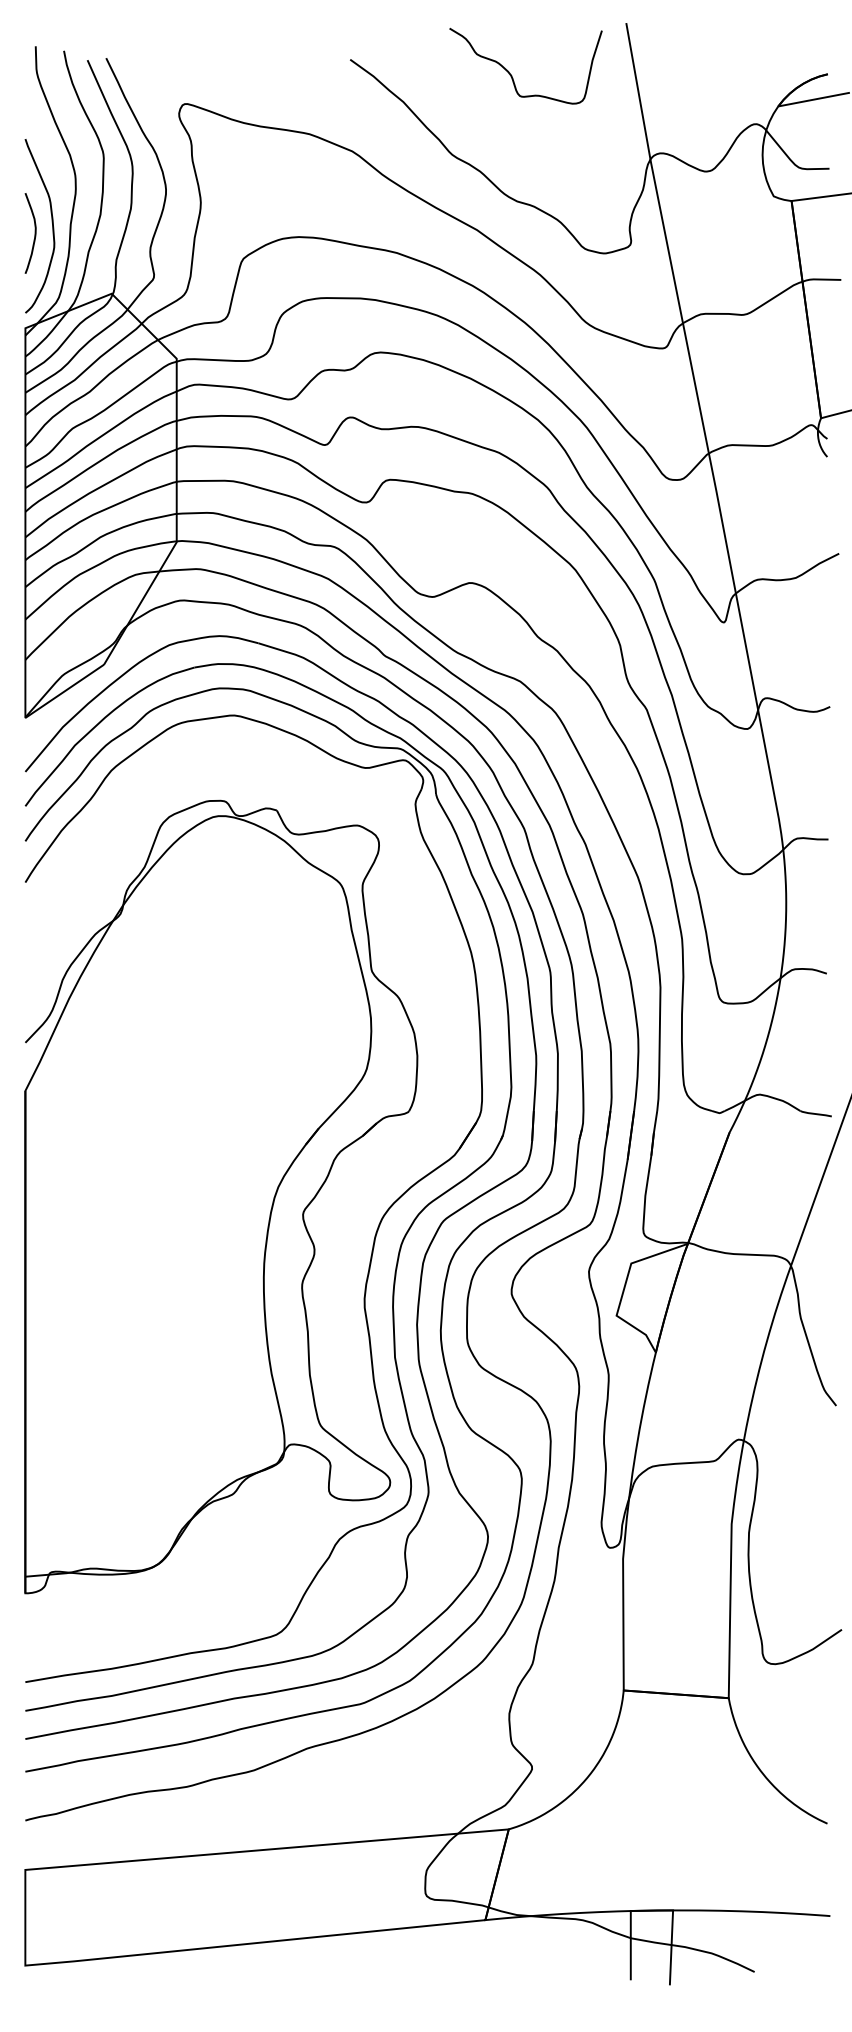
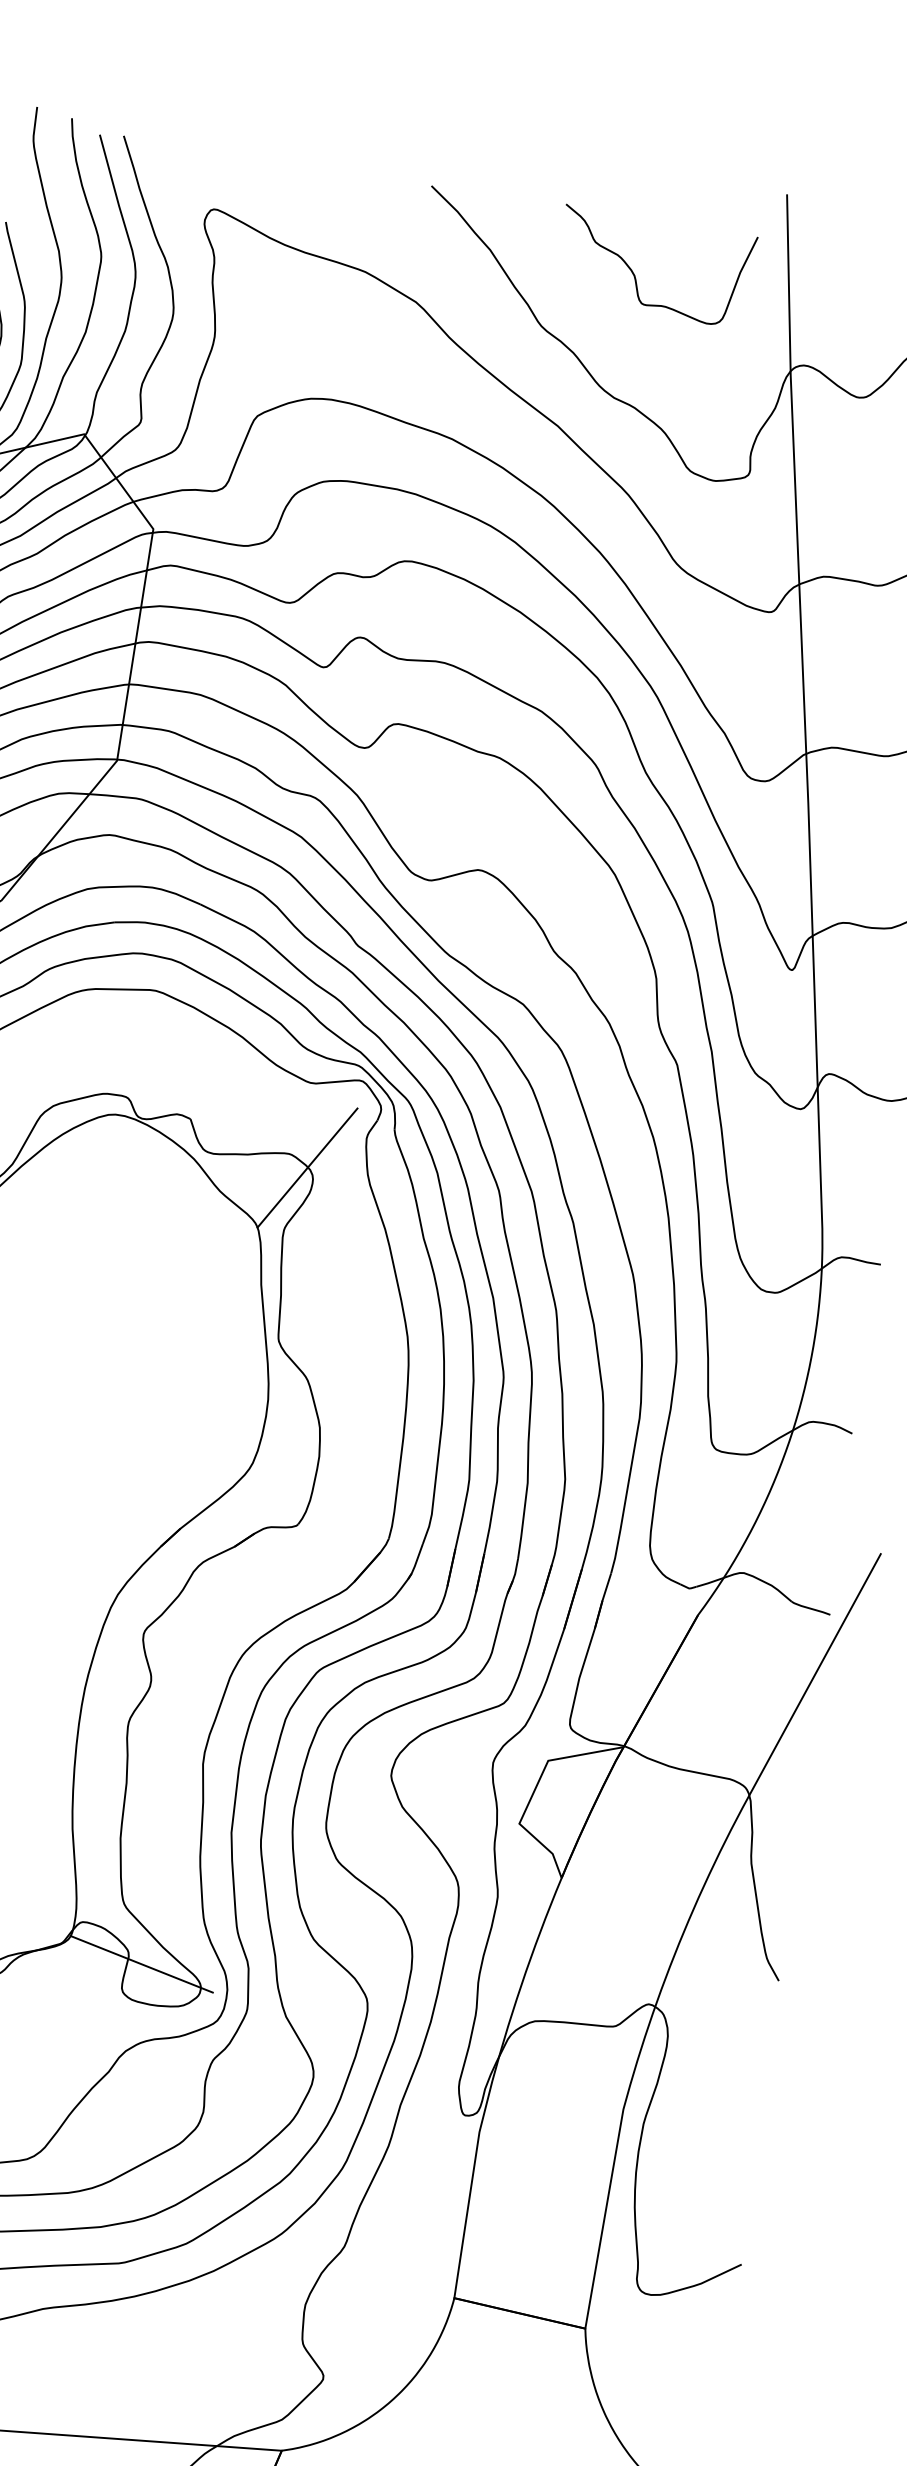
curve: (512, 75) -> (636, 276), moved
line: (372, 834) -> (306, 1168), added
line: (341, 1469) -> (141, 1963), added

